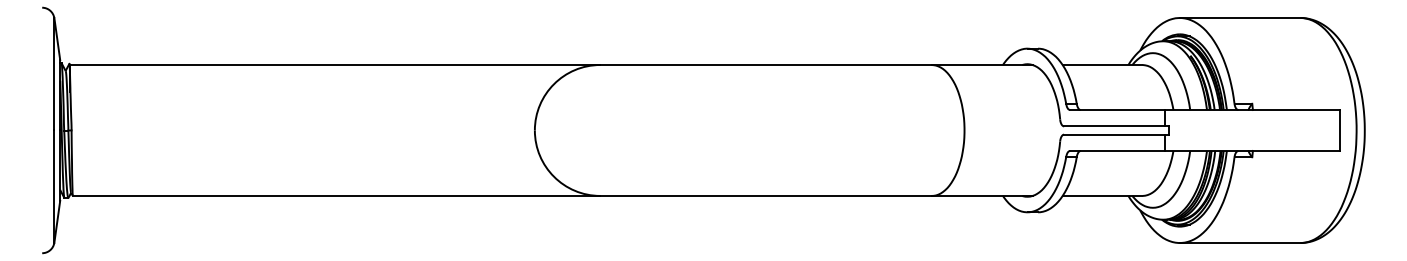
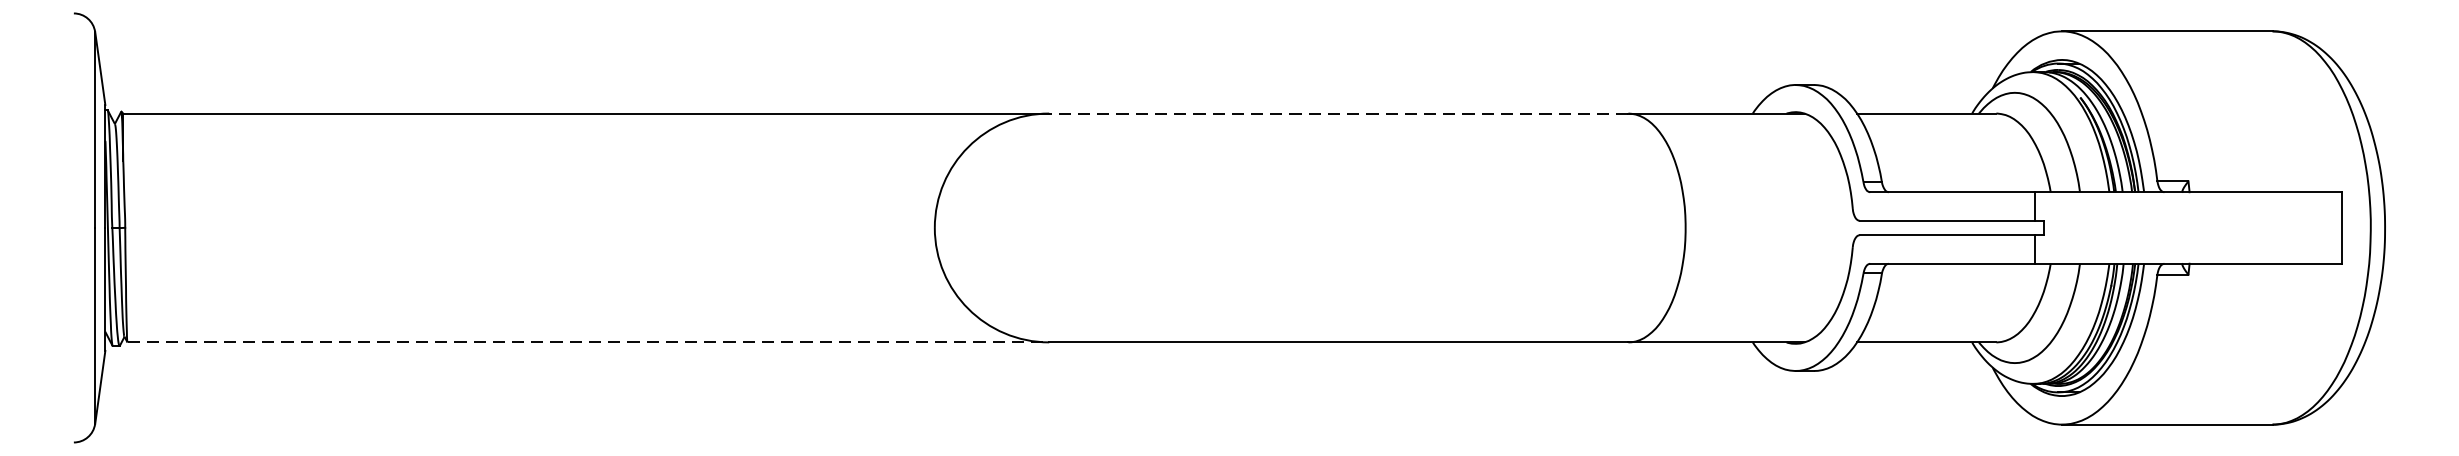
line: (766, 65) -> (1339, 114), solid -> dashed
line: (336, 195) -> (588, 341), solid -> dashed

